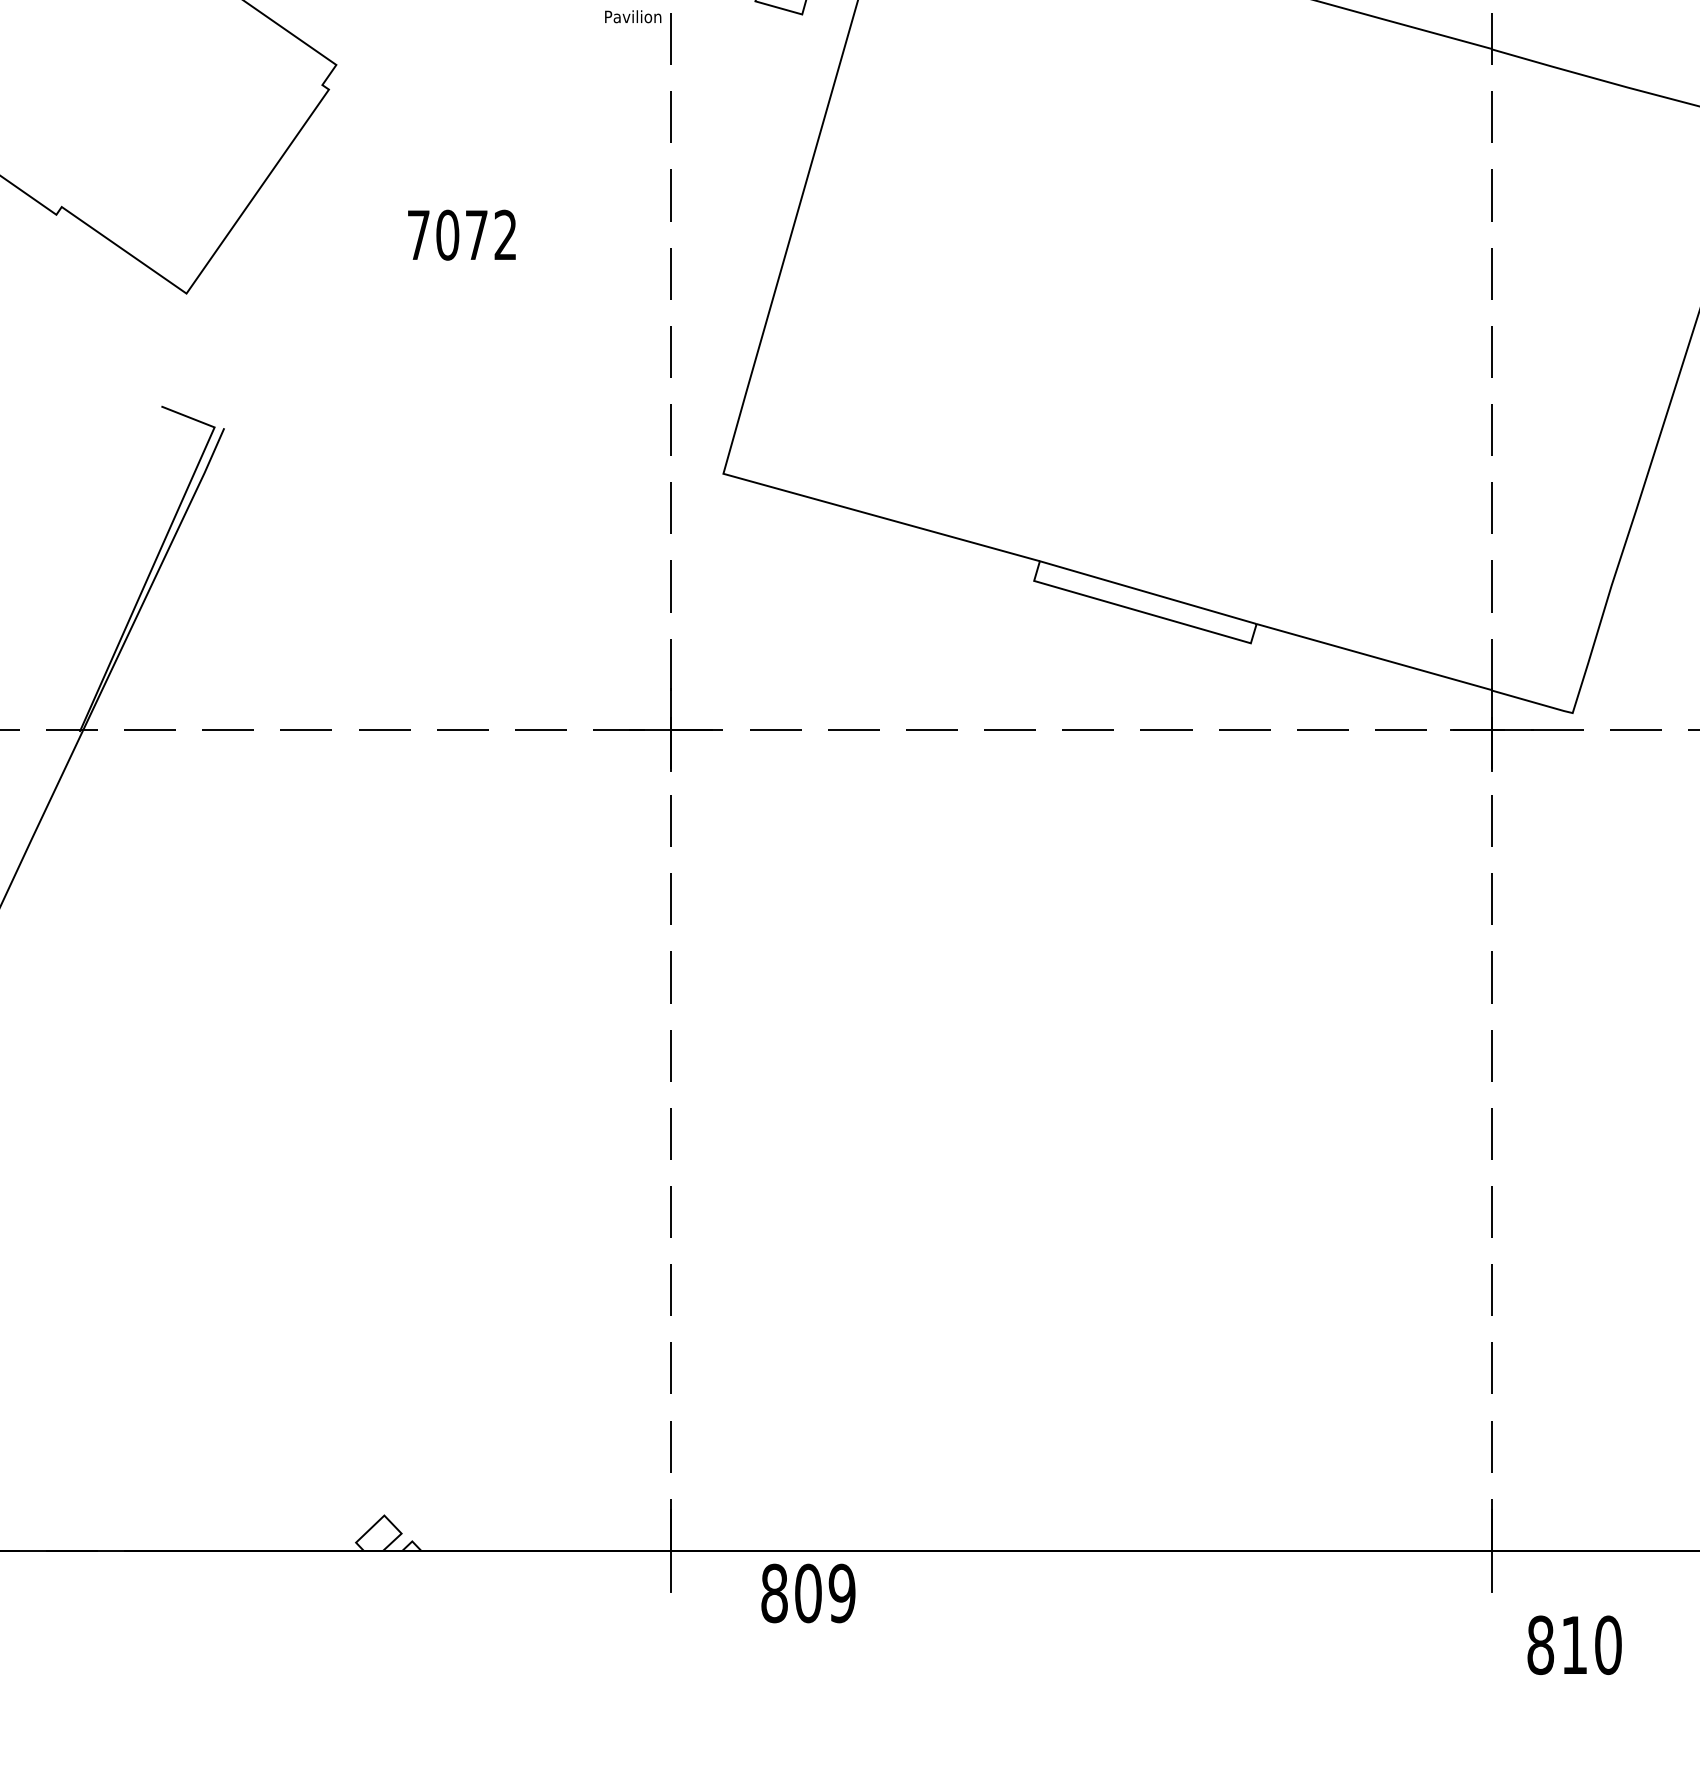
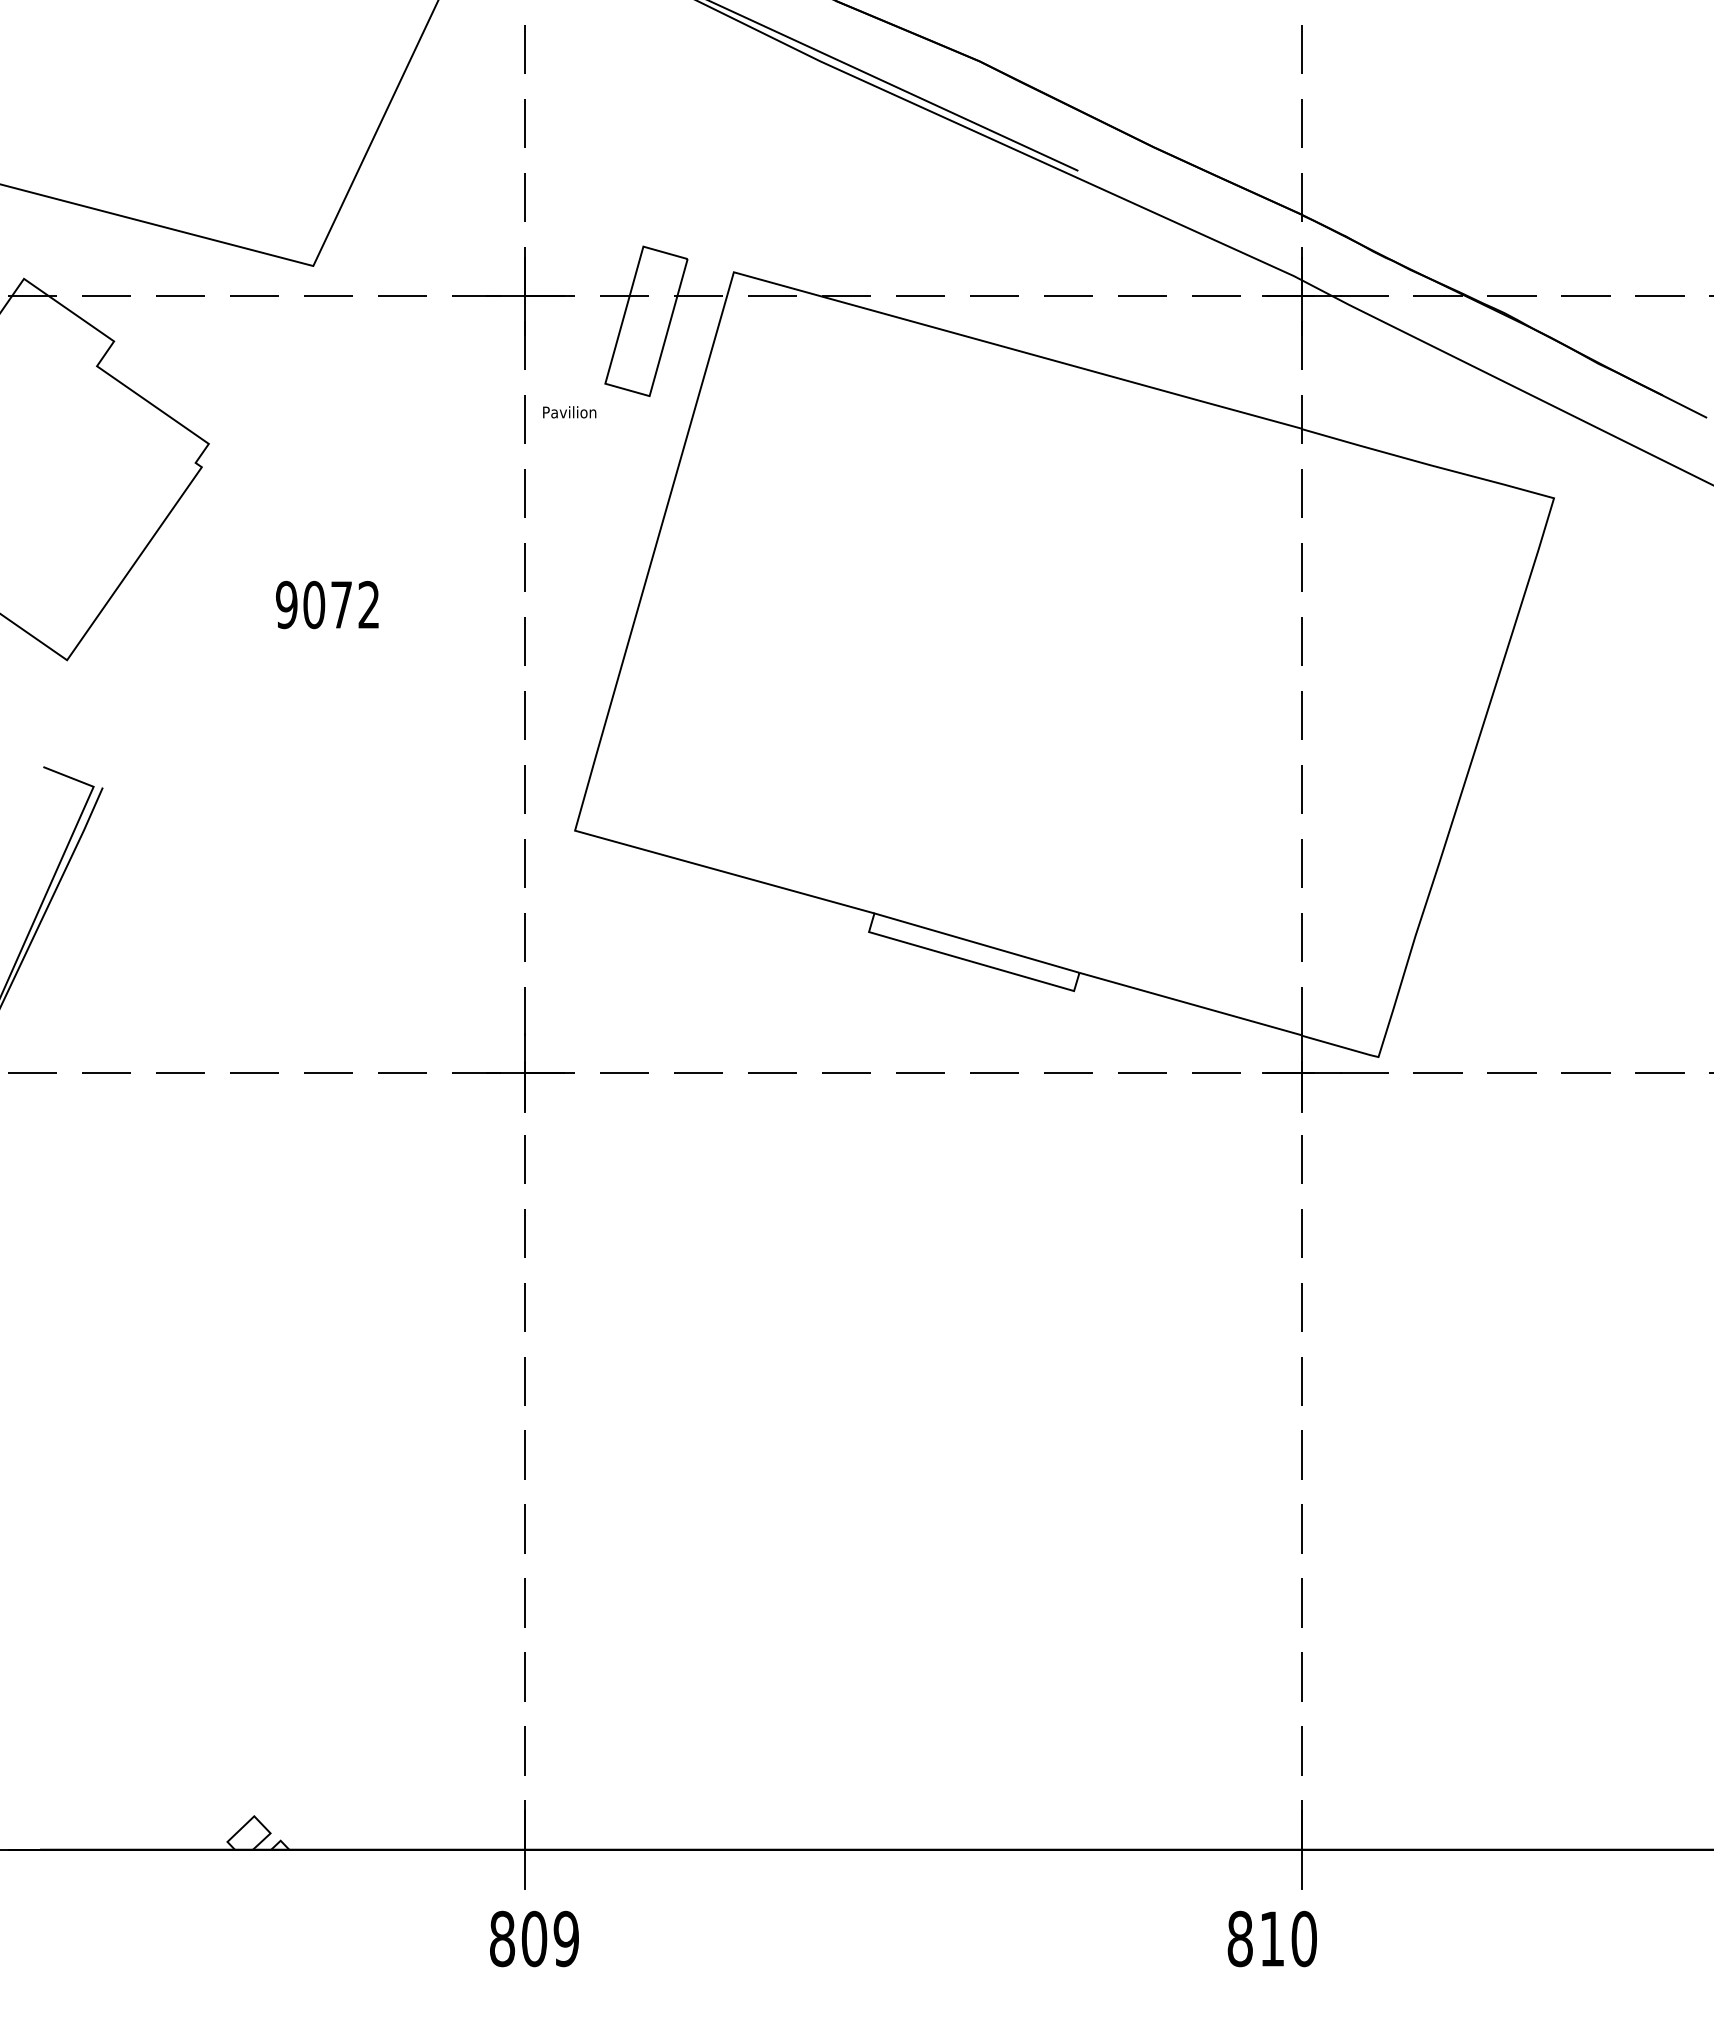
text: (632, 16) -> (569, 412), moved
text: (418, 234) -> (286, 604), 7072 -> 9072
text: (808, 1592) -> (534, 1938), moved
text: (1573, 1644) -> (1271, 1938), moved

